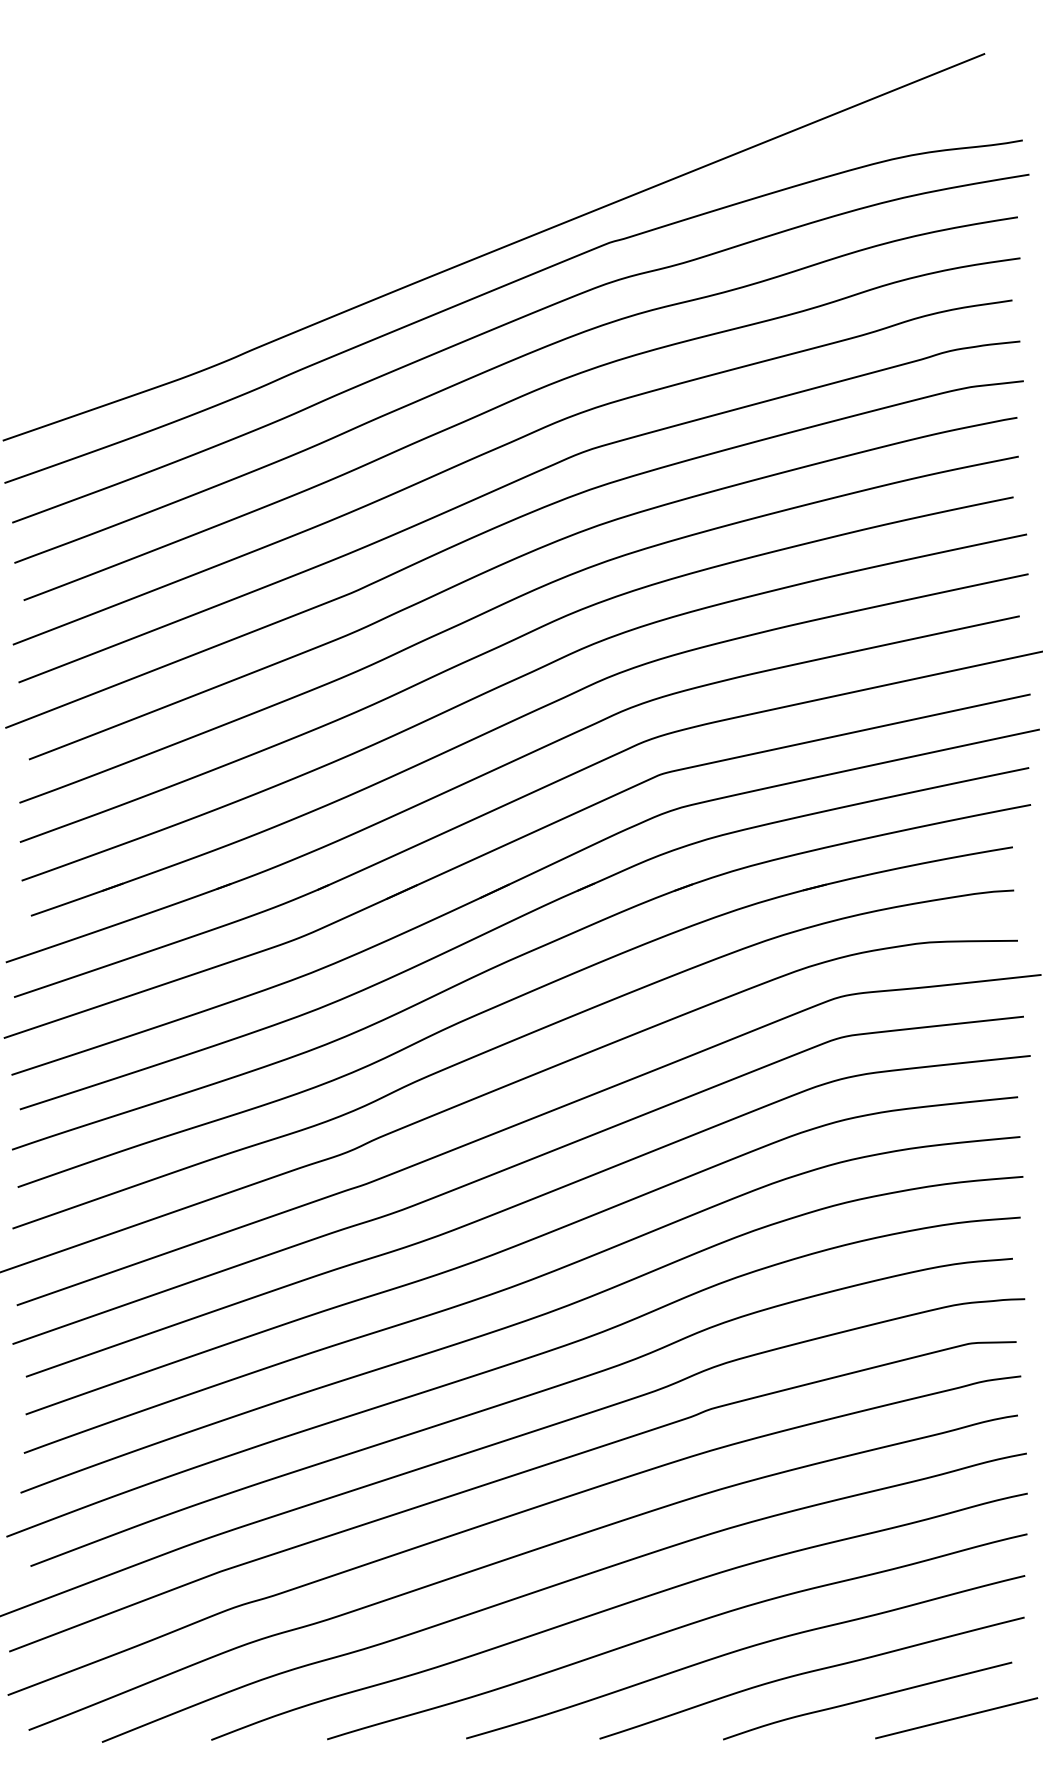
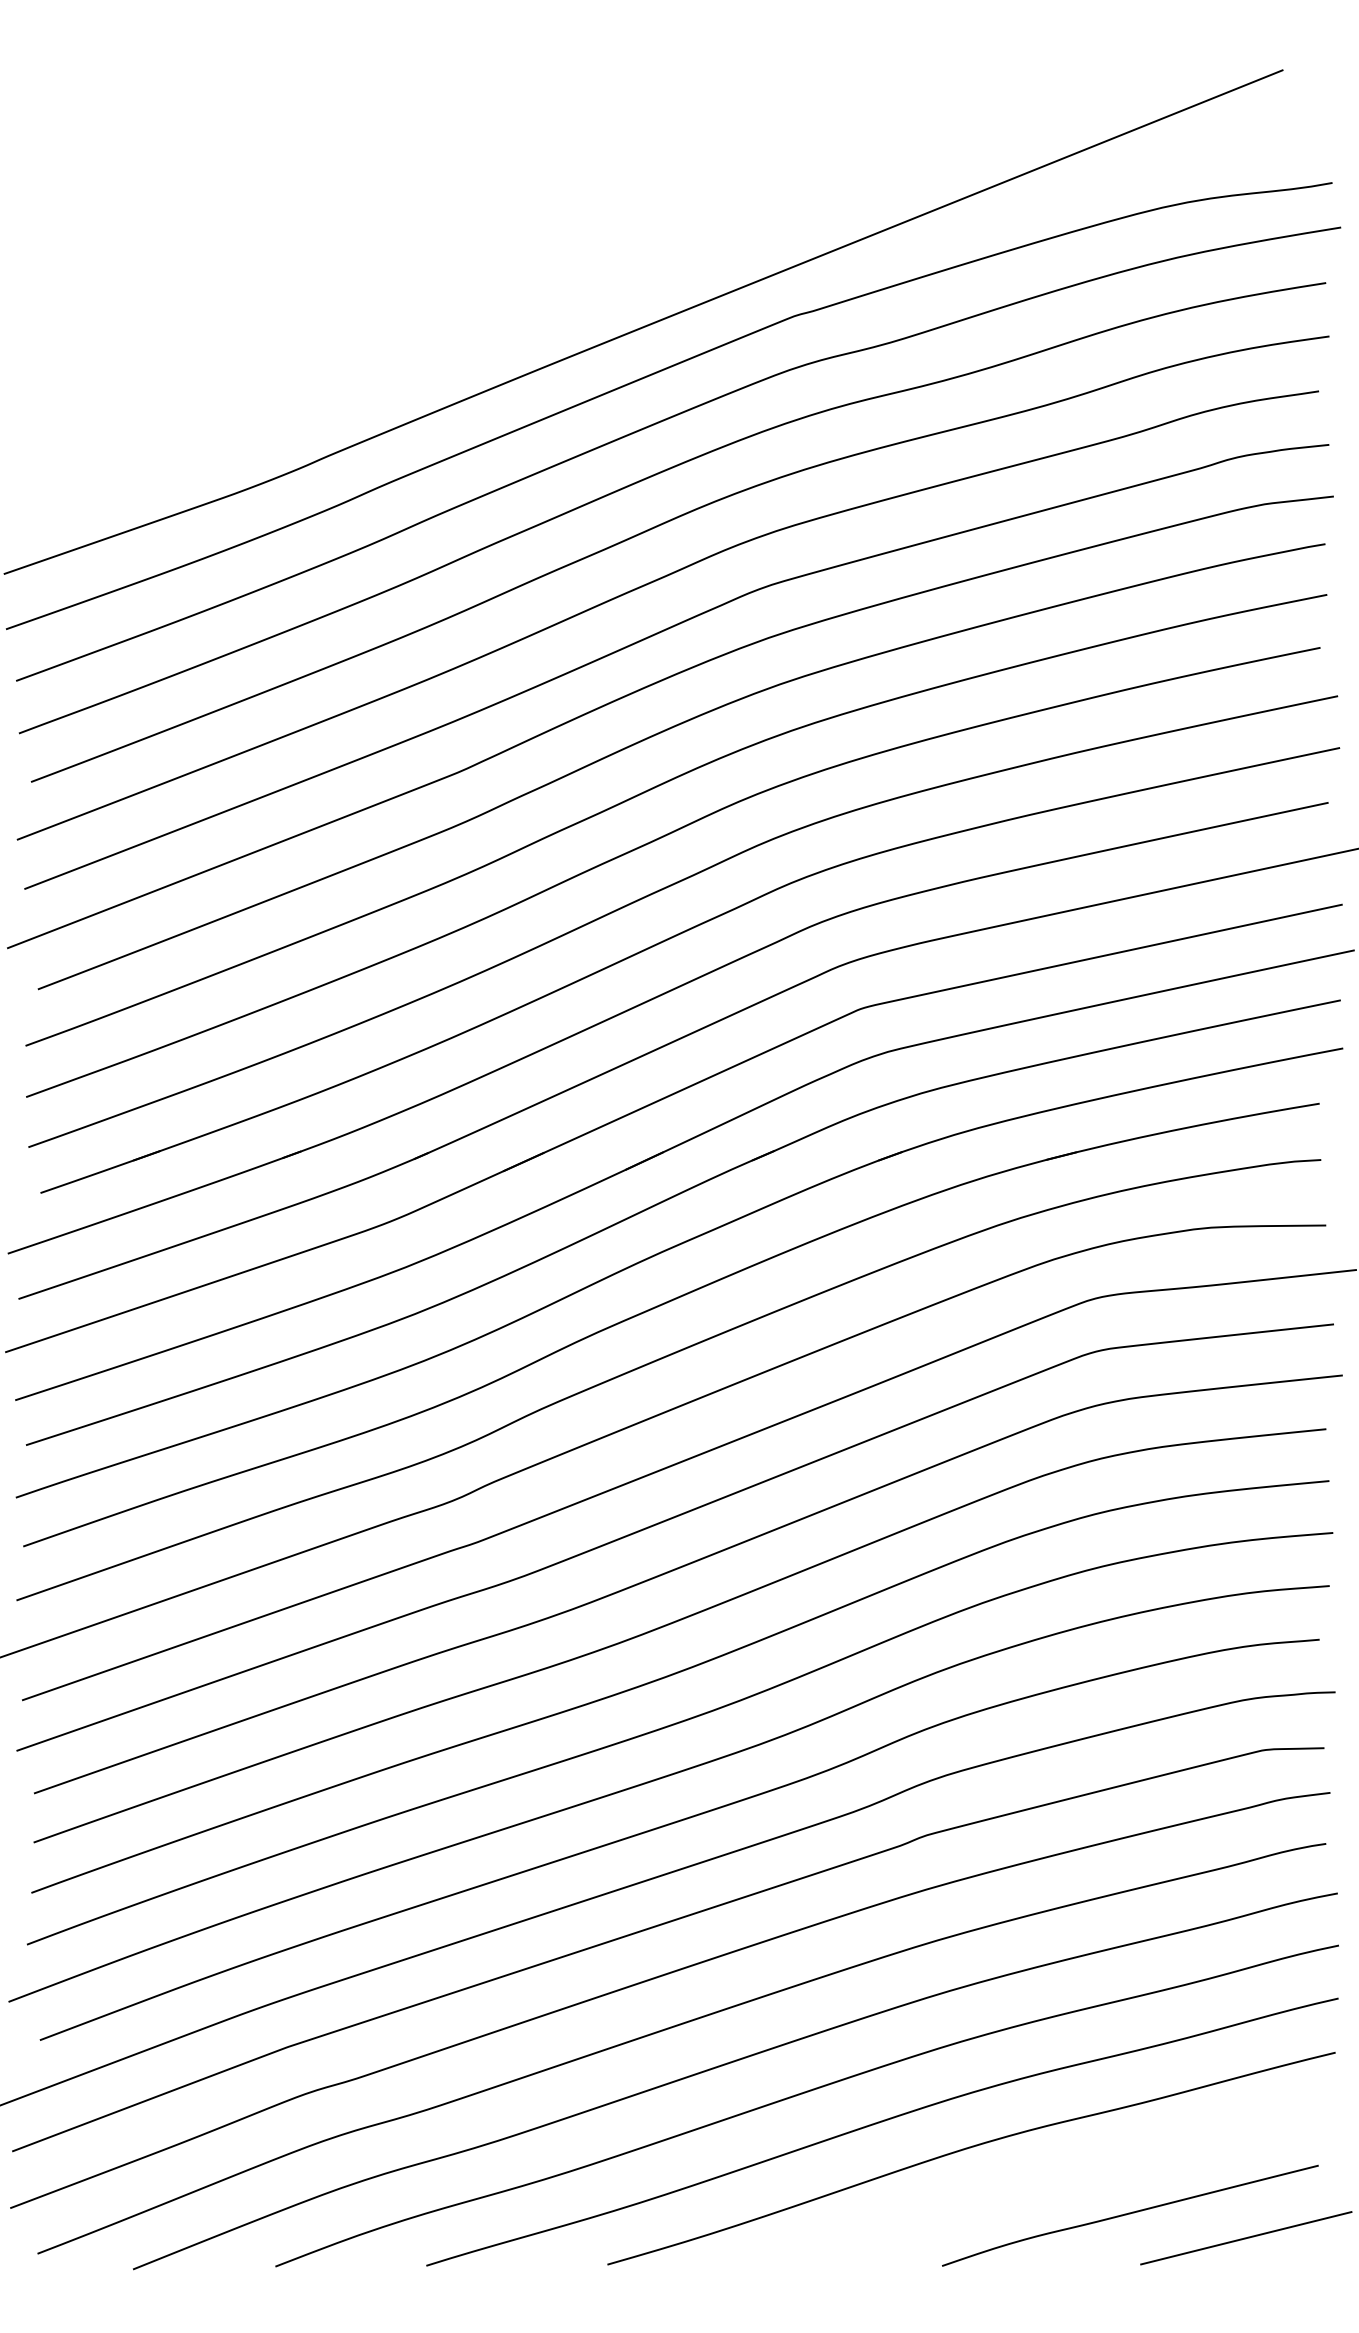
curve: (811, 1672) -> (1057, 2178), removed

